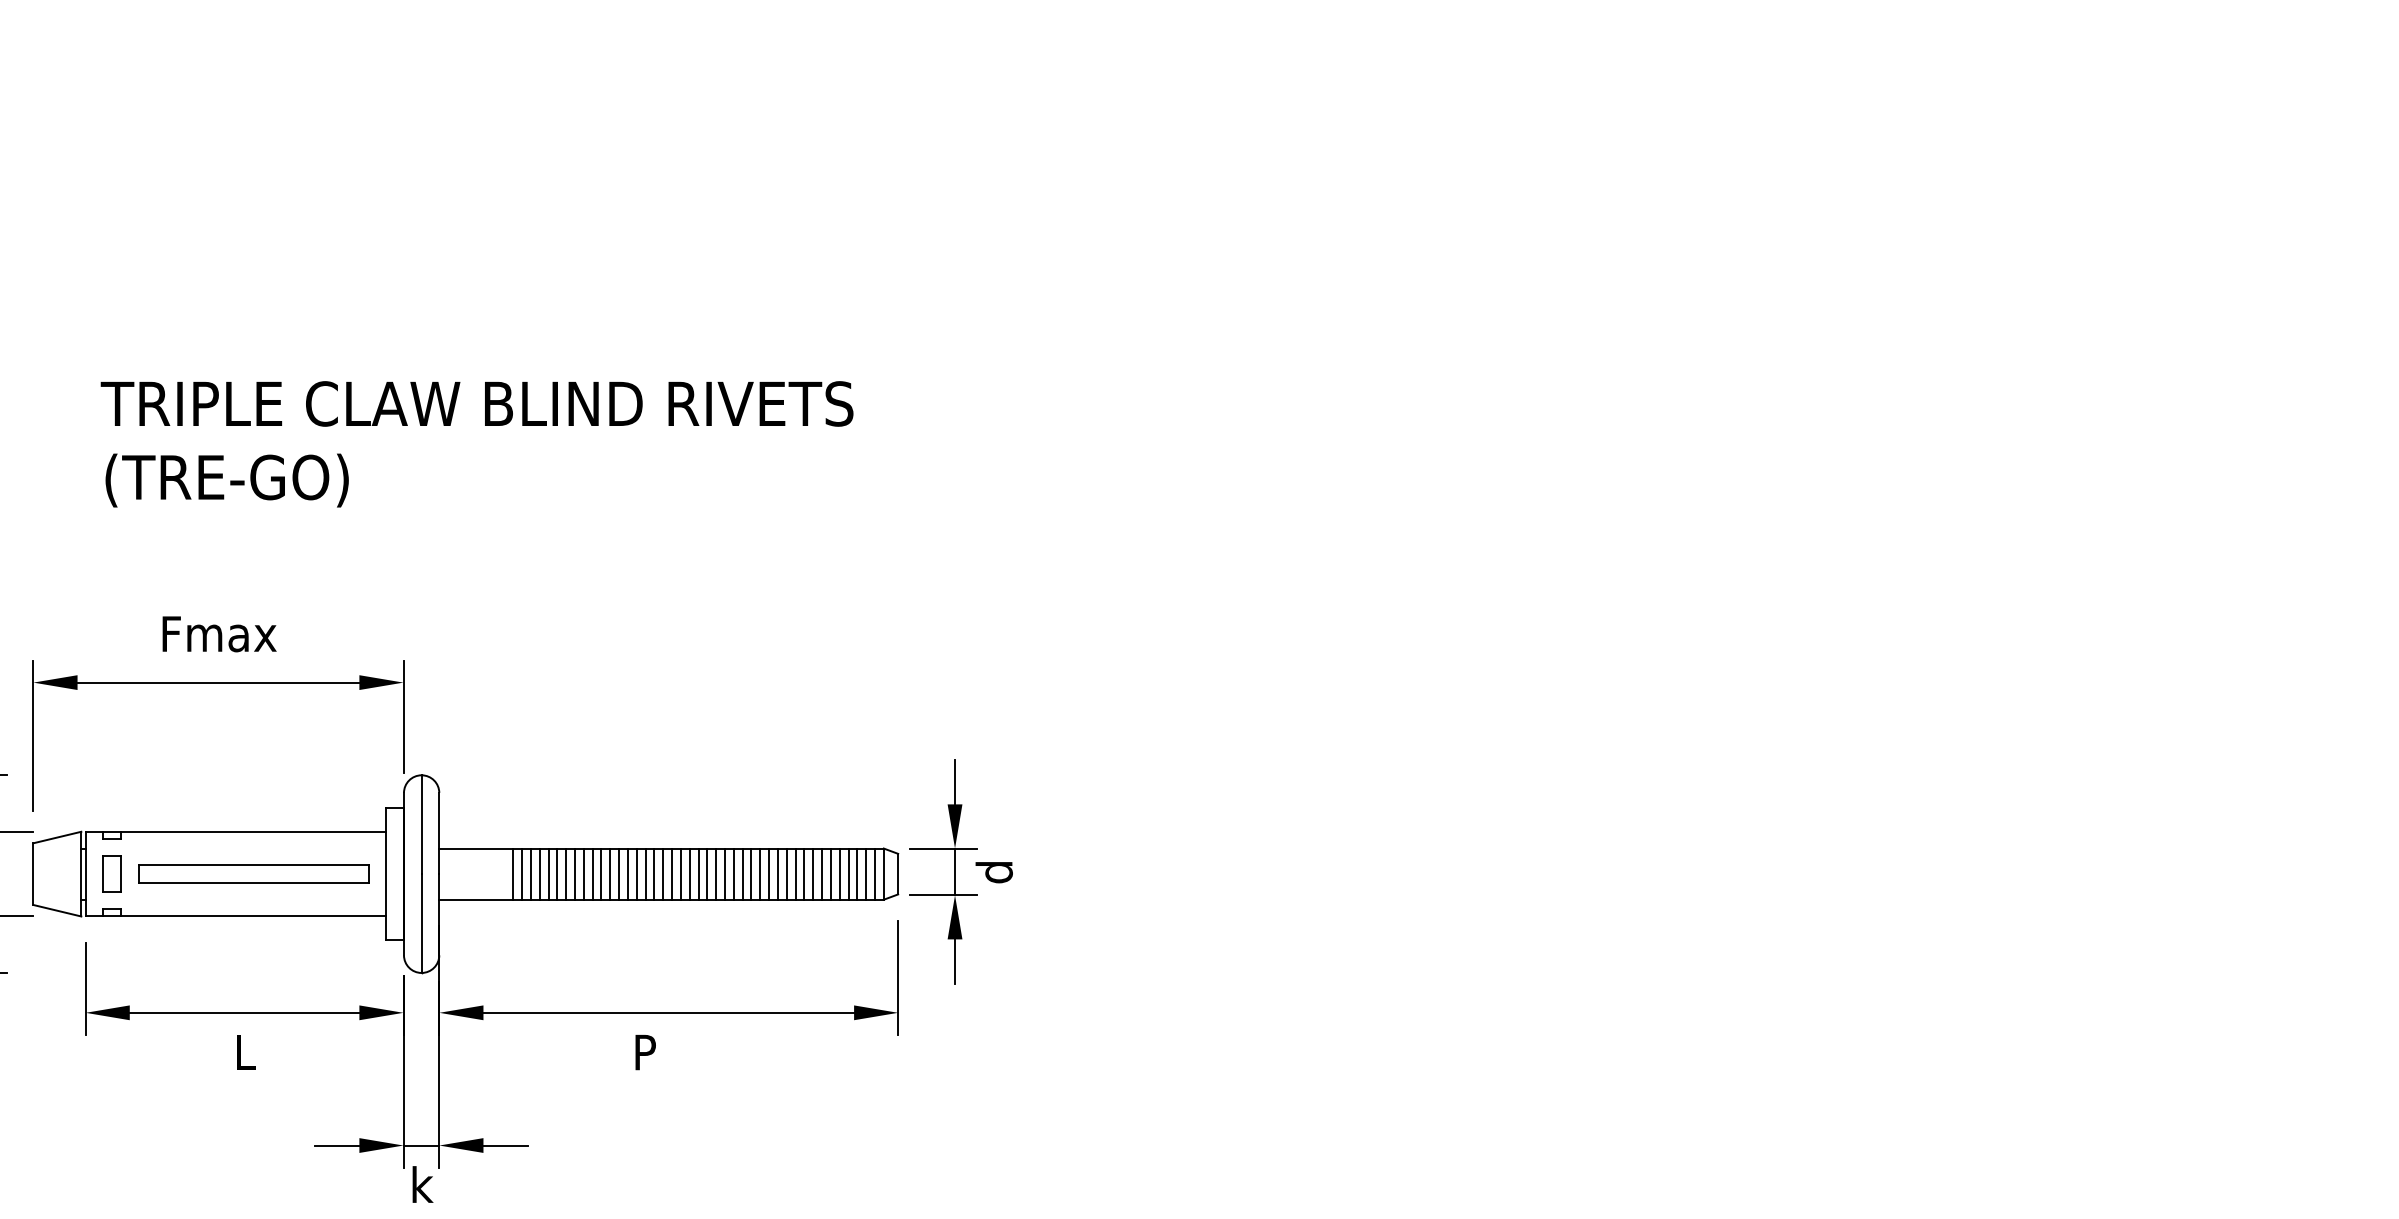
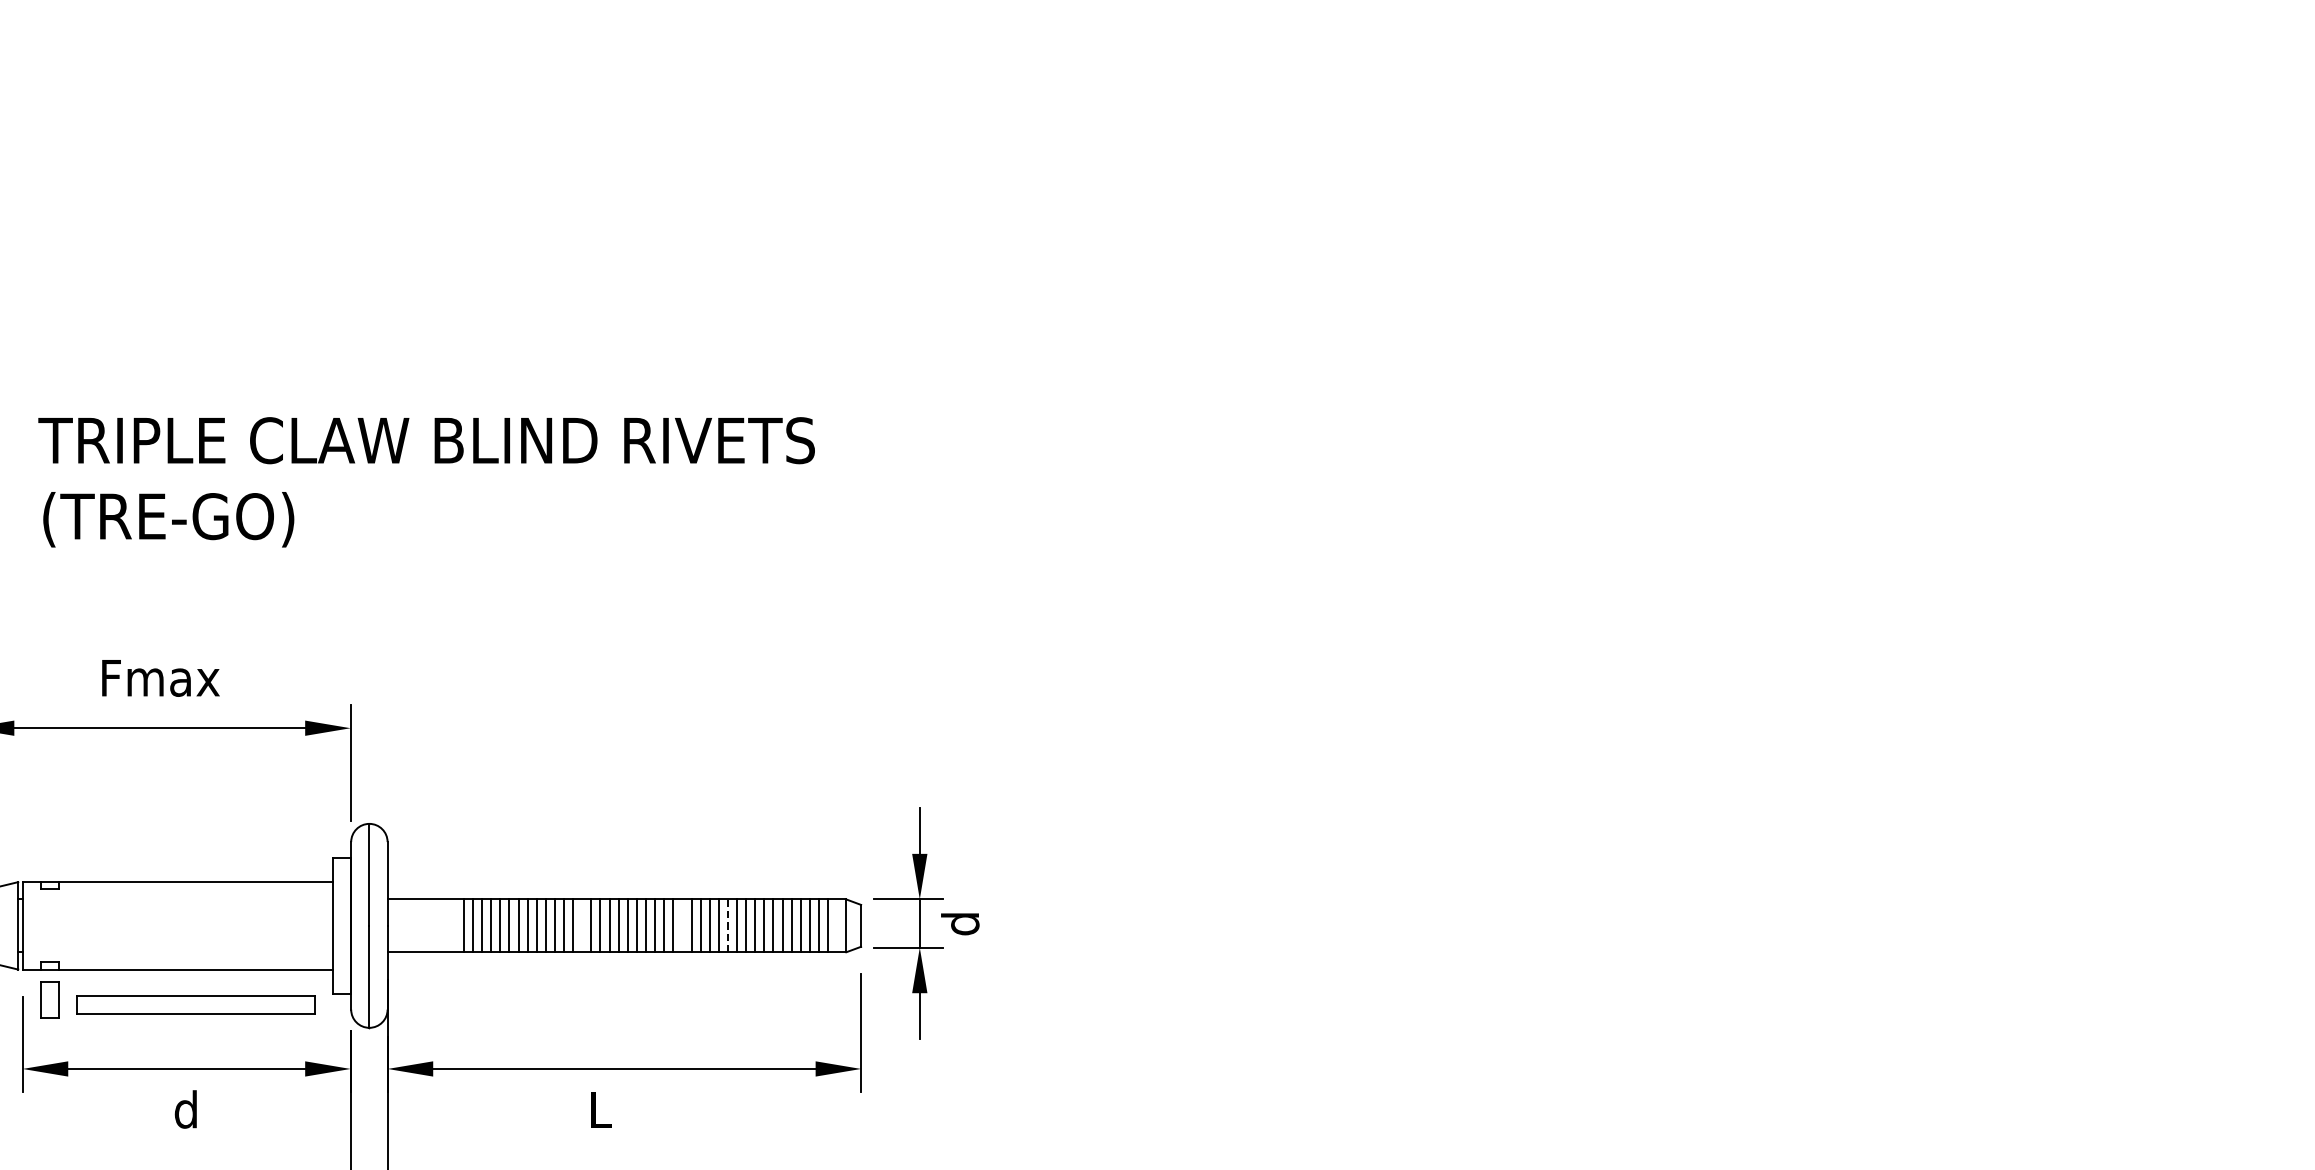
part: (111, 873) -> (49, 999), moved
part: (253, 873) -> (195, 1004), moved
line: (627, 873) -> (581, 925), removed
line: (725, 873) -> (682, 925), removed
line: (875, 873) -> (837, 925), removed
line: (769, 874) -> (728, 926), solid -> dashed
text: (244, 1051) -> (186, 1108), L -> d
text: (645, 1052) -> (600, 1109), P -> L

